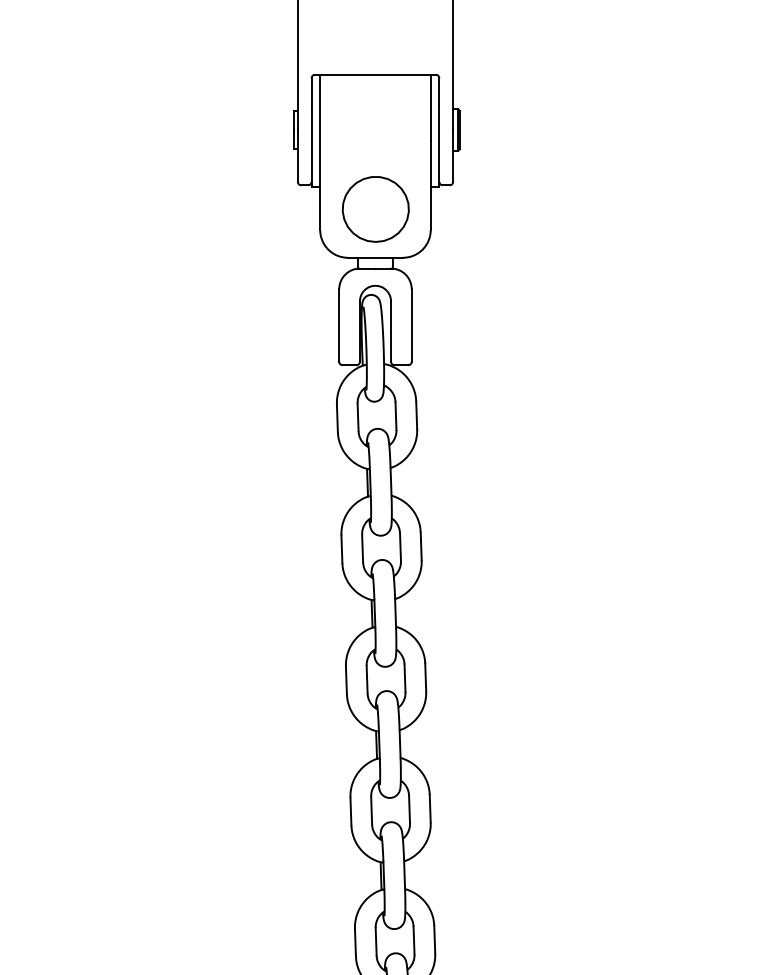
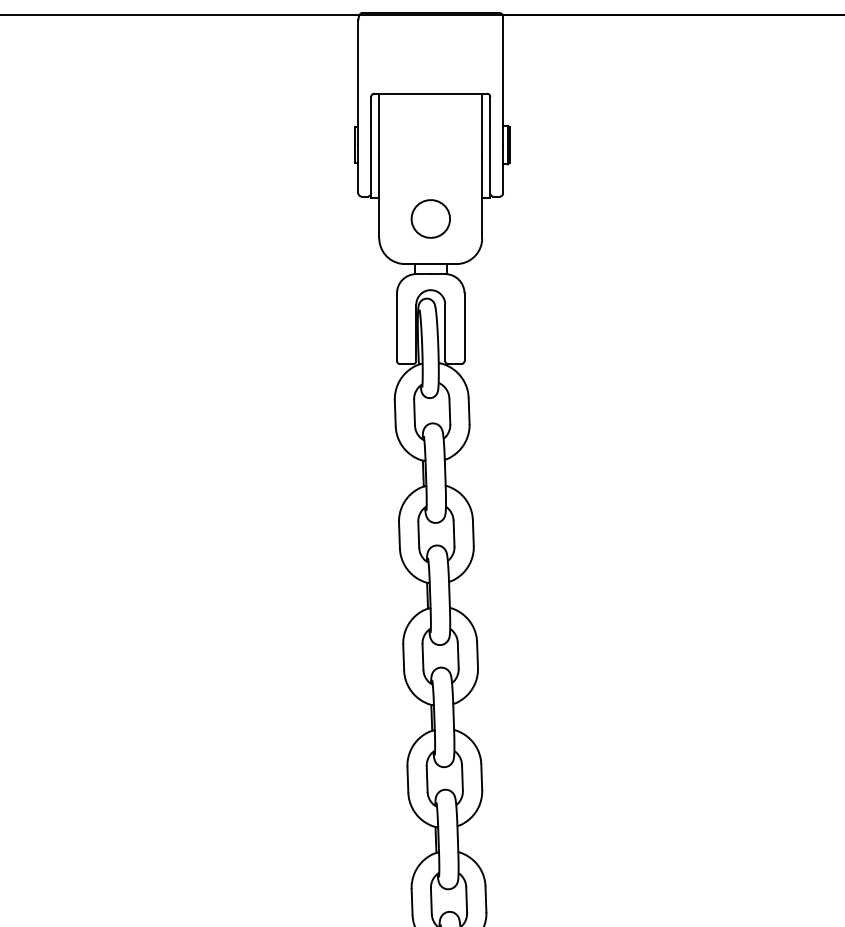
part: (375, 208) -> (430, 218), size x0.62

